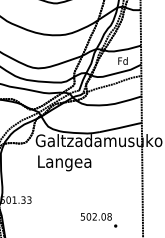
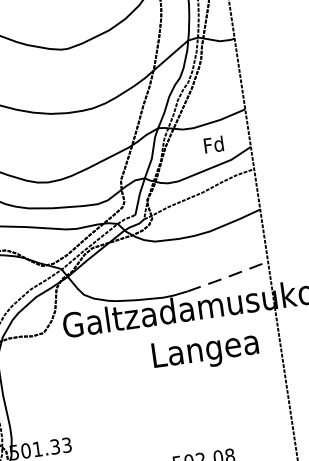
line: (121, 127) -> (229, 276), solid -> dashed
text: (64, 163) -> (205, 352), moved

